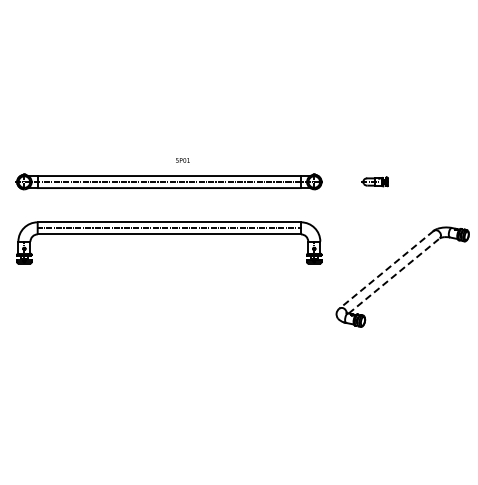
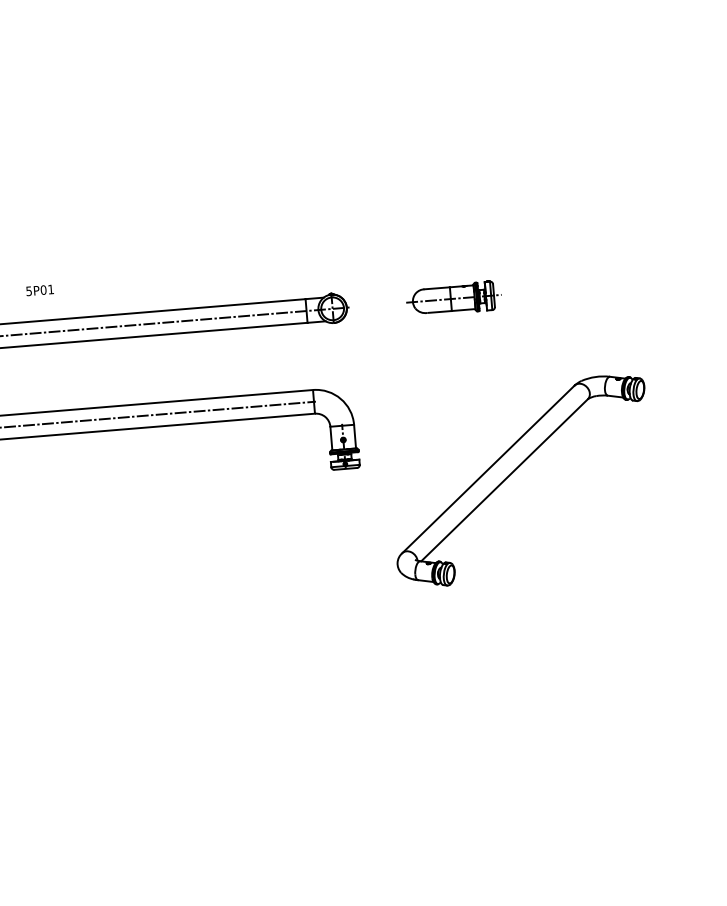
text: (182, 160) -> (39, 290), moved
part: (375, 181) -> (452, 297), size x1.67
line: (386, 270) -> (488, 470), dashed -> solid
line: (394, 275) -> (505, 479), dashed -> solid

